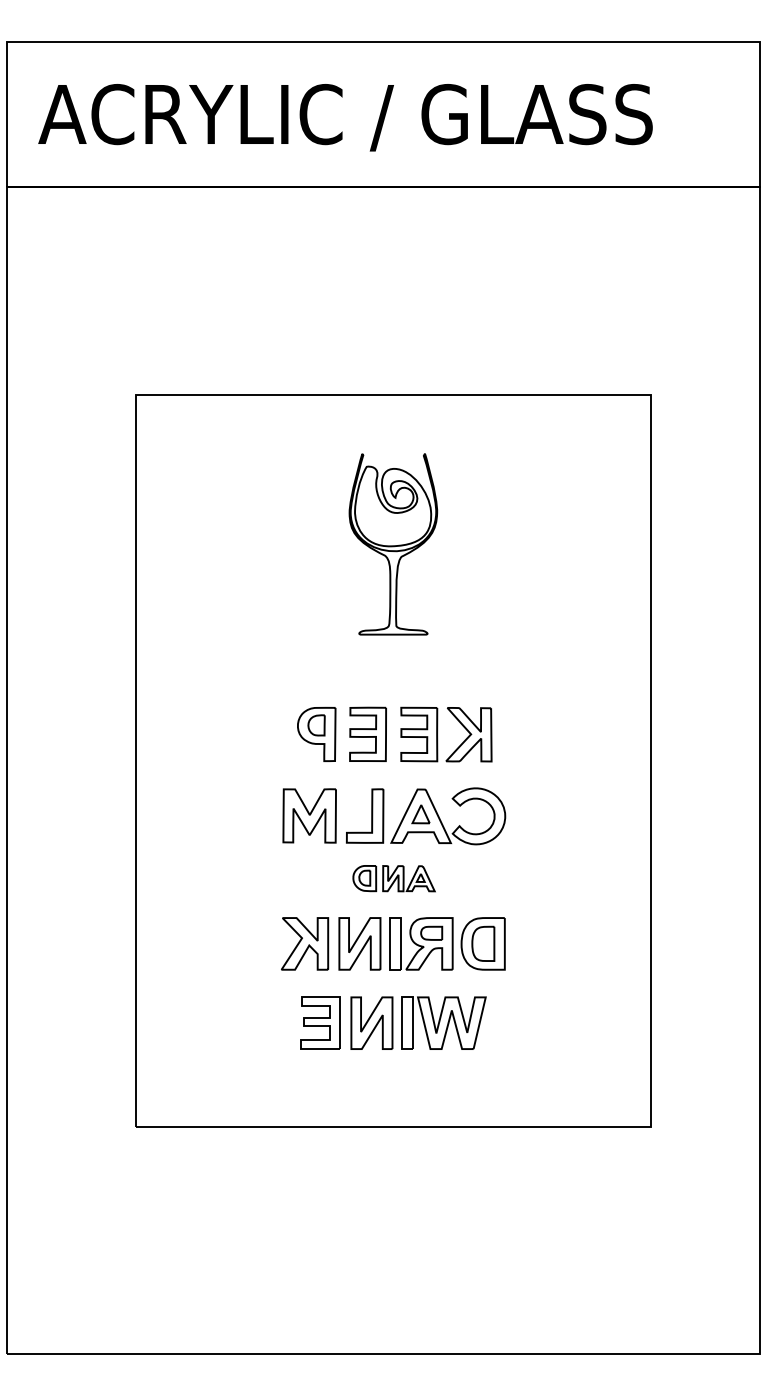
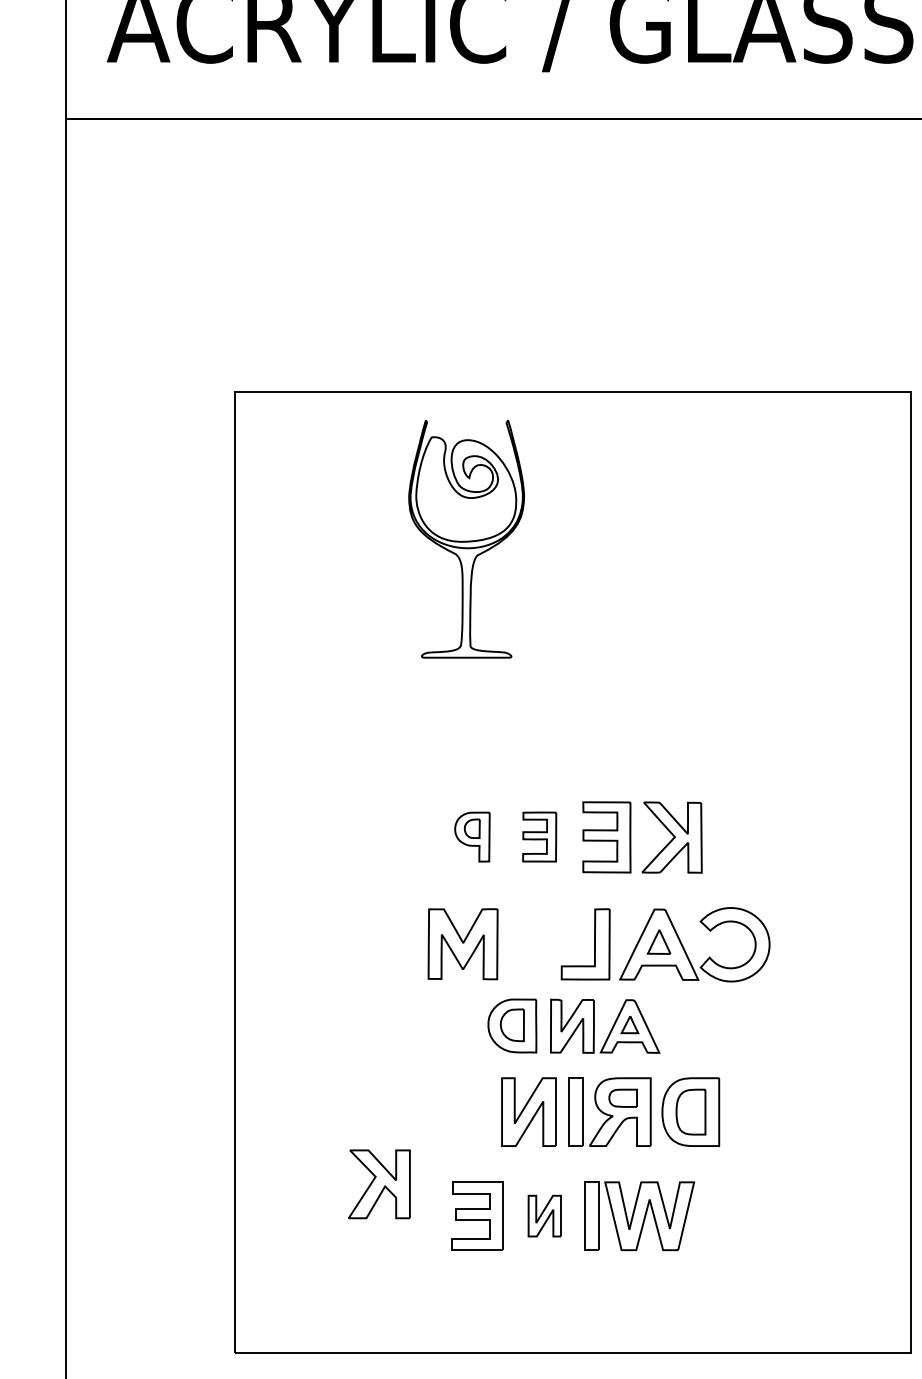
part: (393, 544) -> (466, 539), moved
part: (316, 733) -> (472, 836), size x0.7
part: (367, 733) -> (538, 836), size x0.7
part: (426, 816) -> (666, 944), moved
part: (393, 878) -> (573, 1026), size x1.6
part: (305, 943) -> (380, 1183), moved
part: (371, 1022) -> (544, 1215), size x0.6

